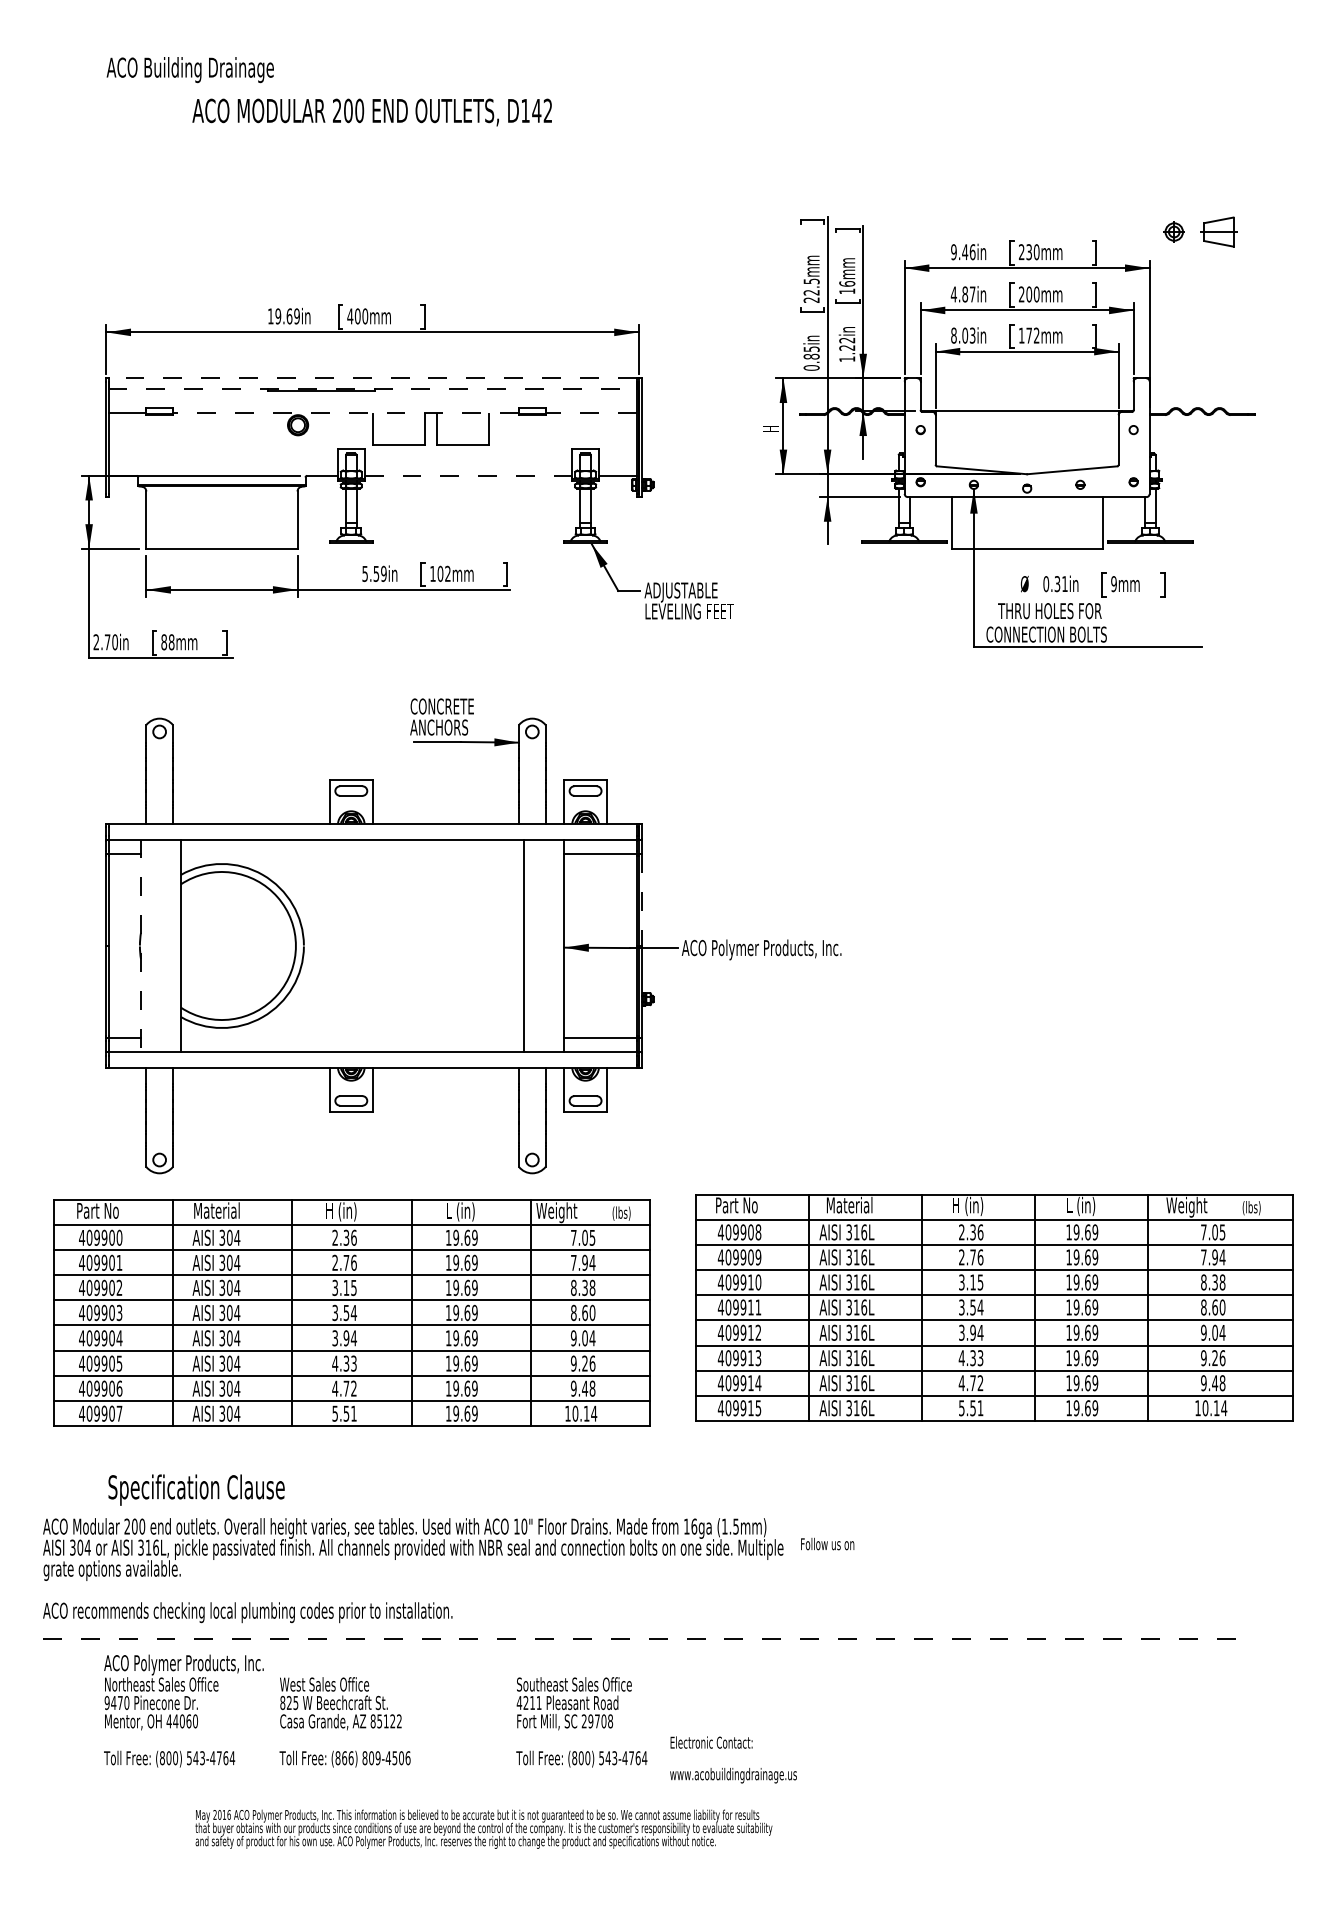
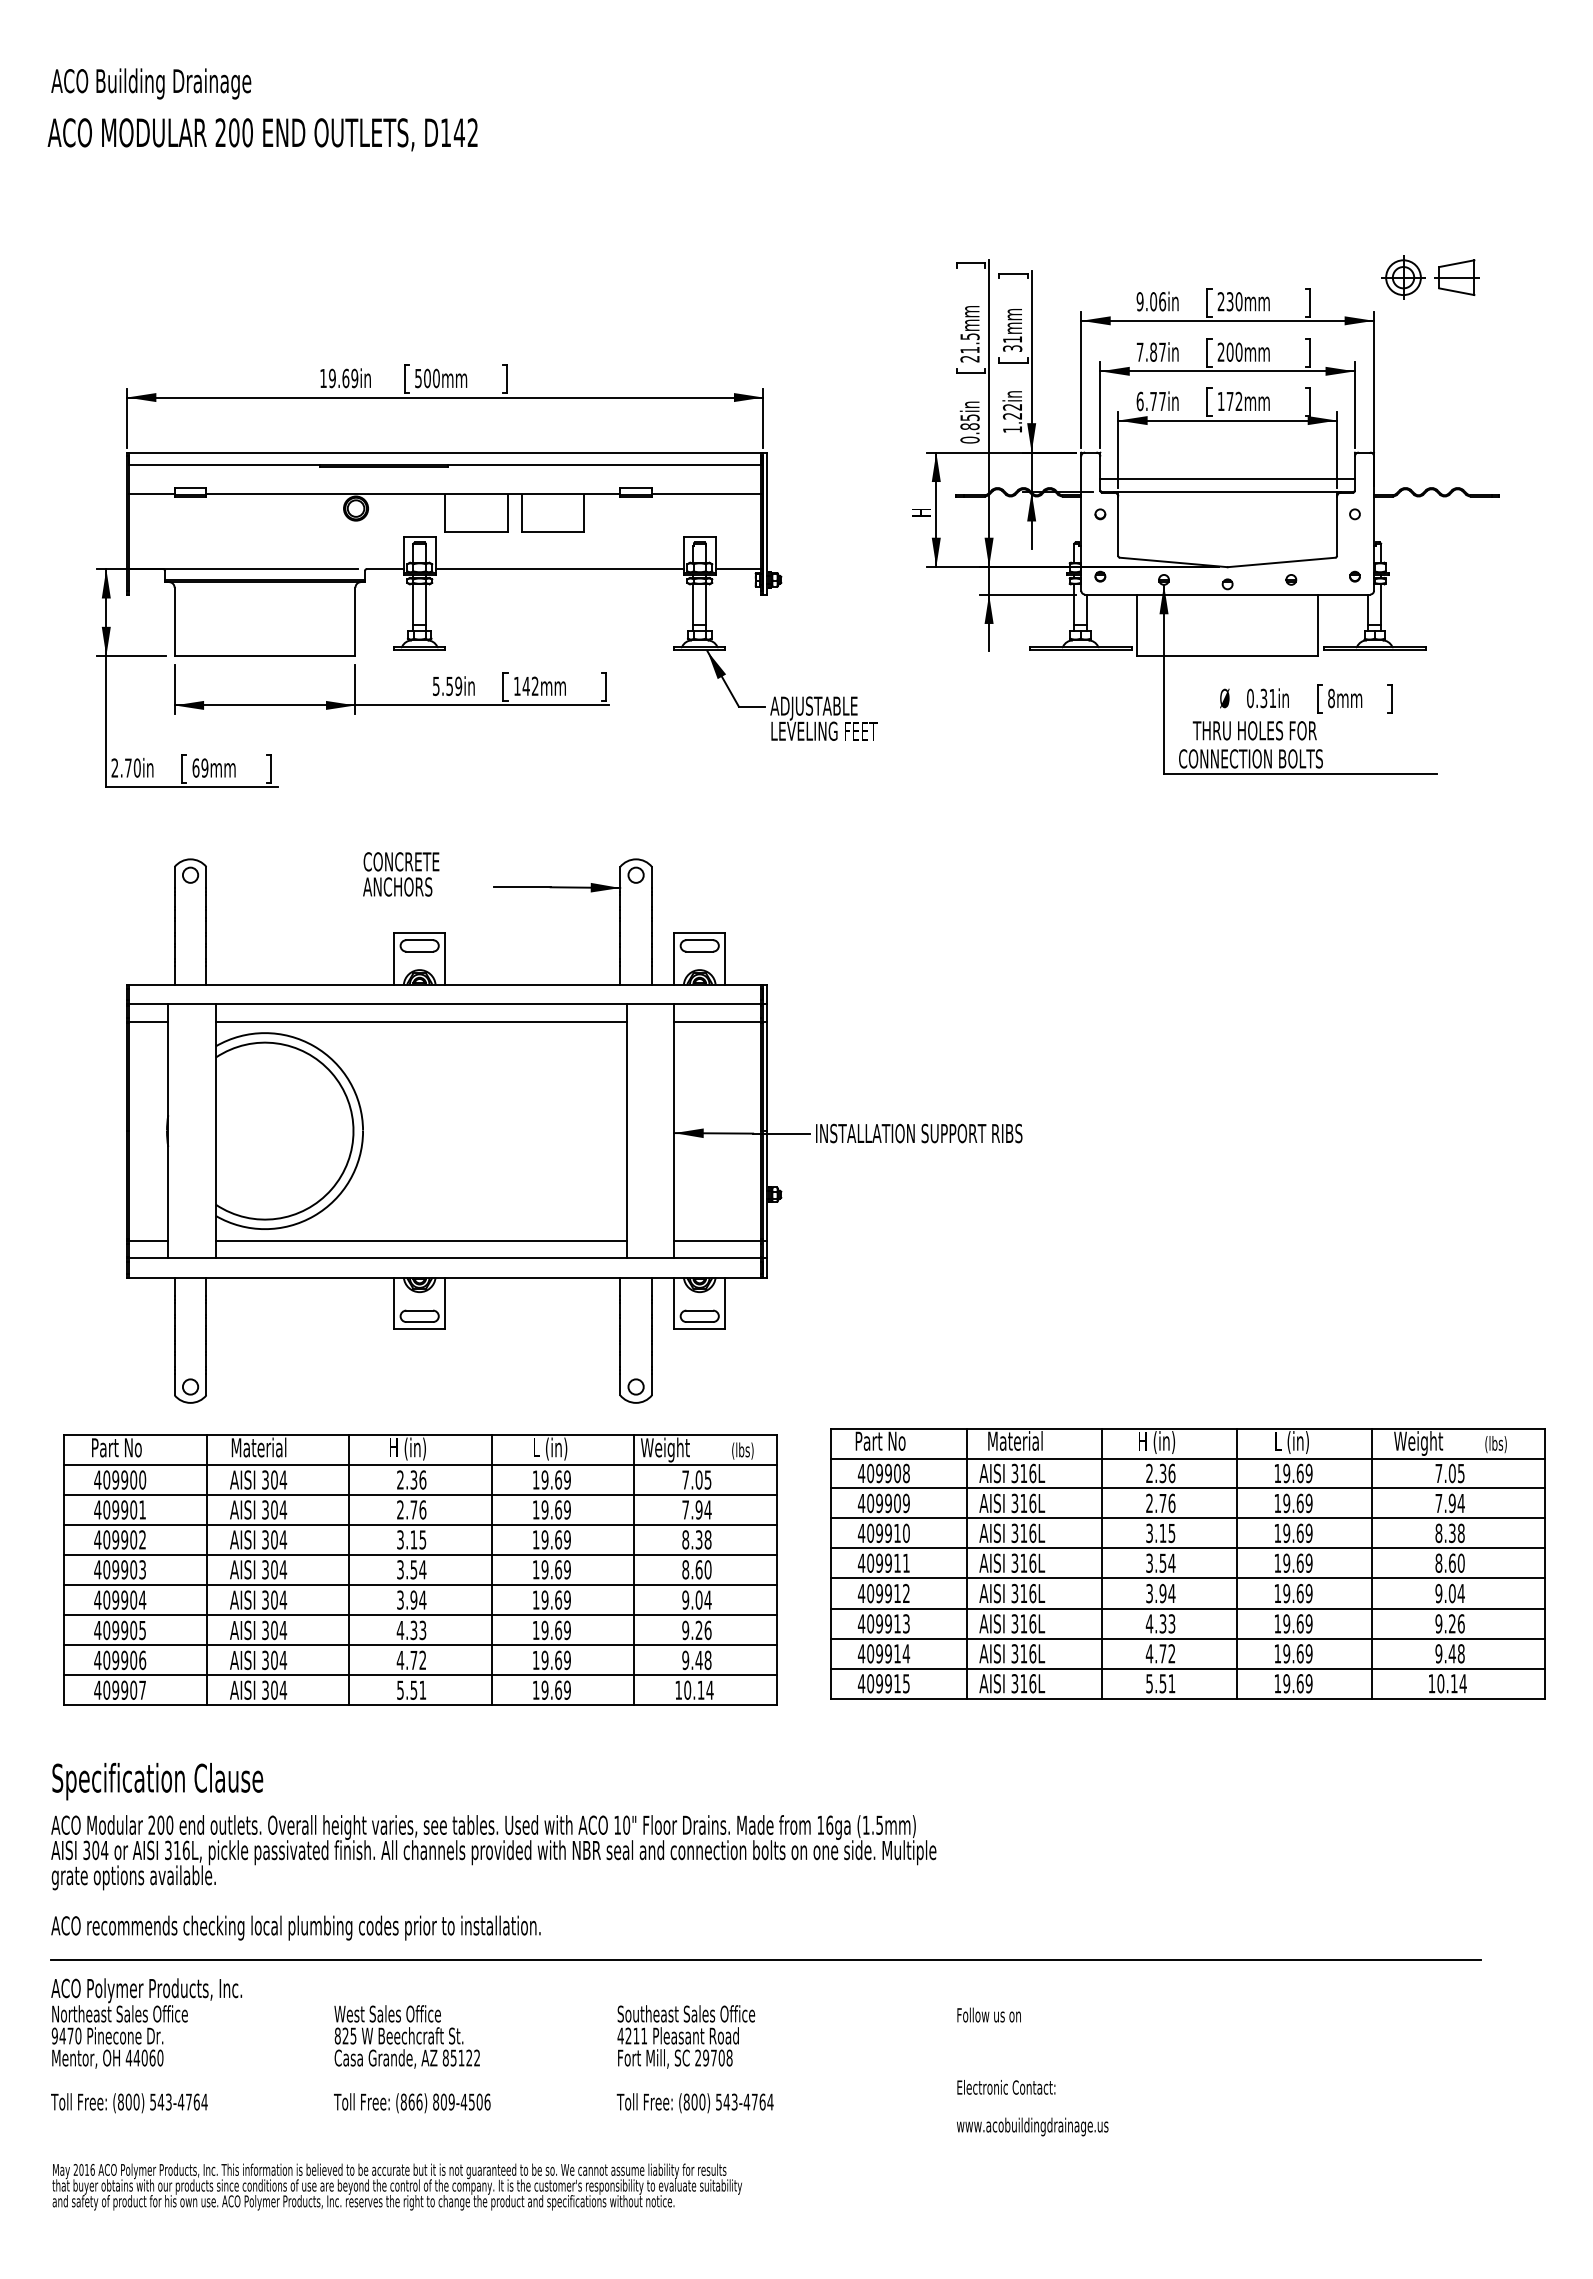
text: (190, 69) -> (151, 83), moved
text: (372, 112) -> (262, 134), moved
part: (1174, 231) -> (1403, 277), size x1.67
text: (965, 252) -> (1153, 301), 9.46in -> 9.06in
text: (847, 287) -> (1012, 343), 16mm -> 31mm
text: (811, 293) -> (969, 350), 22.5mm -> 21.5mm
text: (953, 293) -> (1139, 351), 4.87in -> 7.87in
text: (350, 316) -> (418, 378), 400mm -> 500mm
text: (962, 335) -> (1150, 401), 8.03in -> 6.77in
line: (372, 378) -> (445, 452), dashed -> solid
line: (372, 389) -> (445, 465), dashed -> solid
line: (1027, 400) -> (1227, 479), added
line: (346, 412) -> (413, 493), dashed -> solid
line: (590, 412) -> (705, 493), dashed -> solid
line: (469, 476) -> (560, 569), dashed -> solid
text: (439, 573) -> (525, 685), 102mm -> 142mm
text: (1114, 584) -> (1331, 698), 9mm -> 8mm
text: (167, 641) -> (200, 767), 88mm -> 69mm
text: (442, 717) -> (401, 874), moved
line: (352, 854) -> (421, 1021), added
line: (642, 900) -> (767, 1076), dashed -> solid
line: (141, 946) -> (168, 1131), dashed -> solid
text: (768, 949) -> (918, 1135), ACO Polymer Products, Inc. -> INSTALLATION SUPPORT RIBS
line: (352, 1037) -> (421, 1240), added
text: (196, 1490) -> (157, 1781), moved
text: (827, 1543) -> (988, 2014), moved
line: (641, 1638) -> (766, 1959), dashed -> solid
text: (183, 1710) -> (146, 2045), moved
text: (733, 1760) -> (1032, 2108), moved
text: (483, 1828) -> (396, 2186), moved

